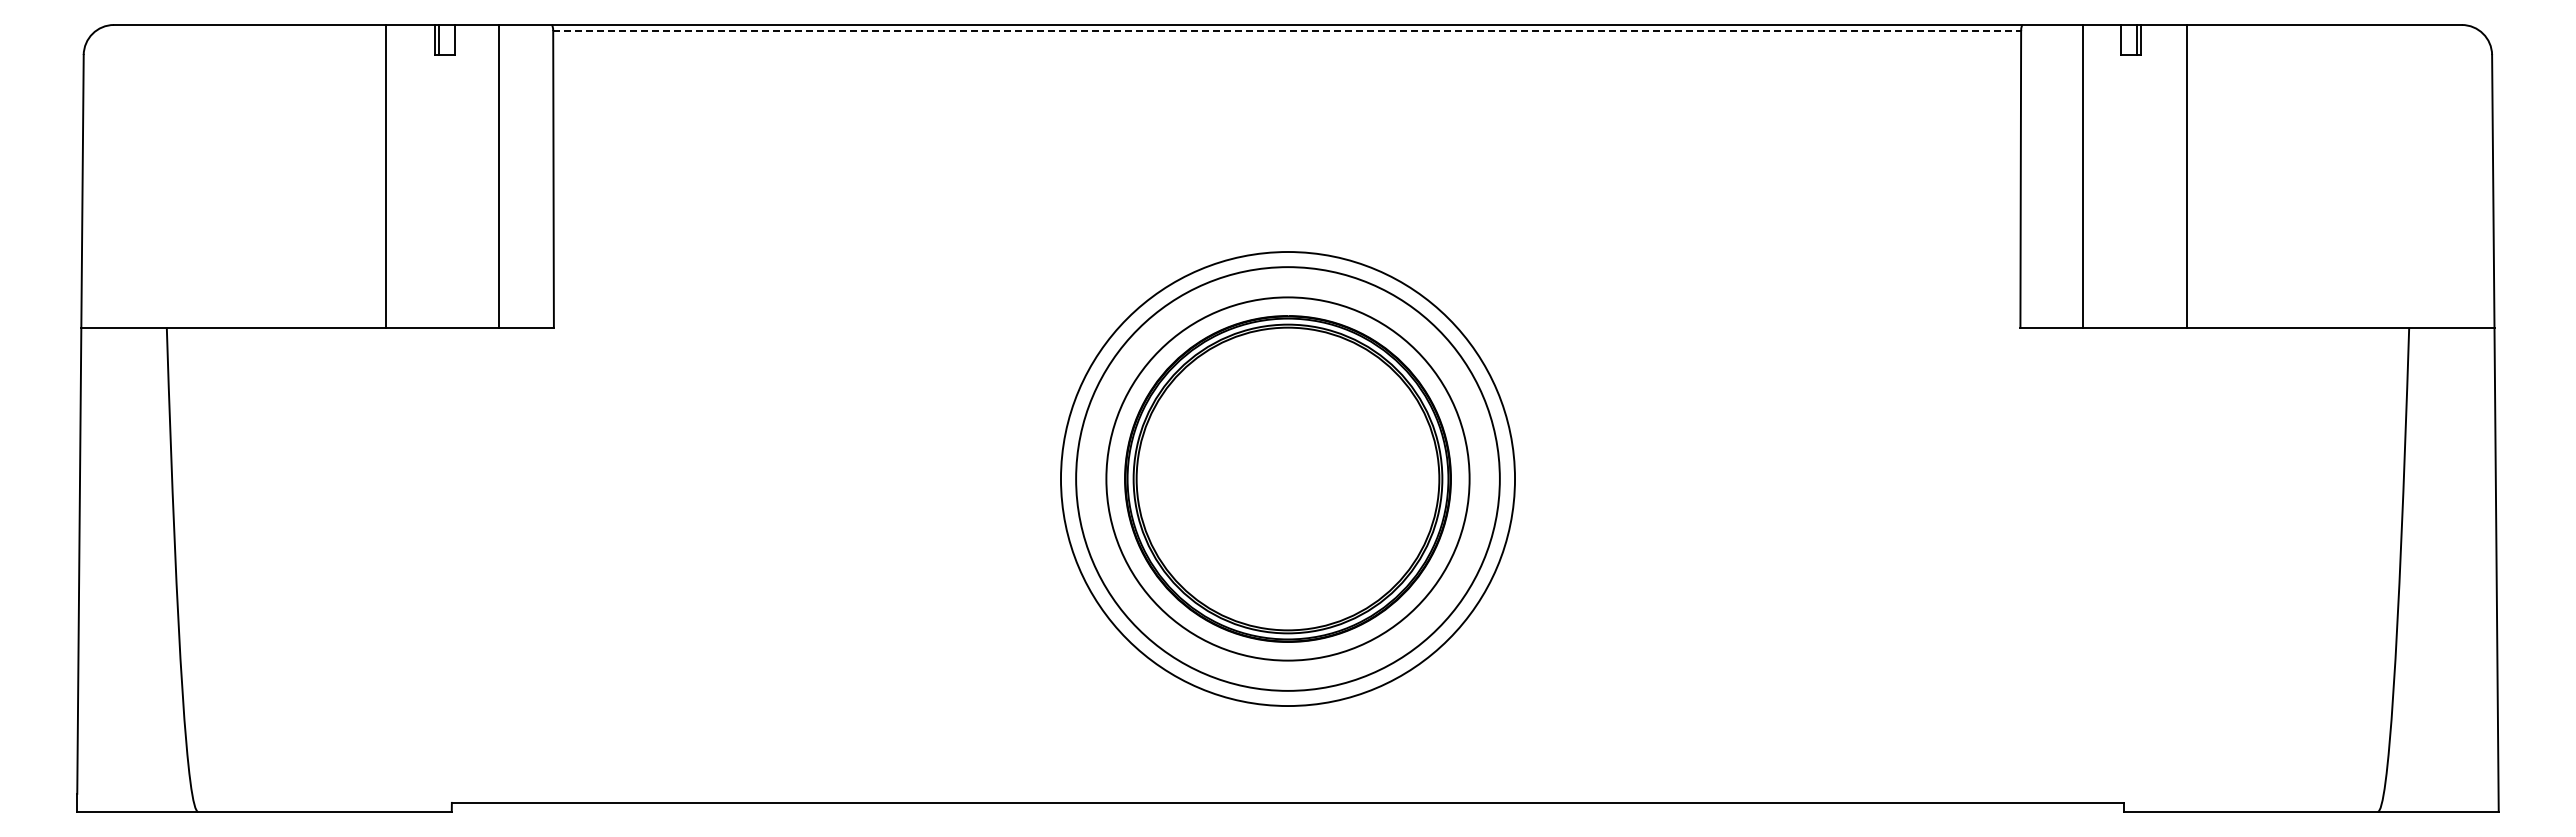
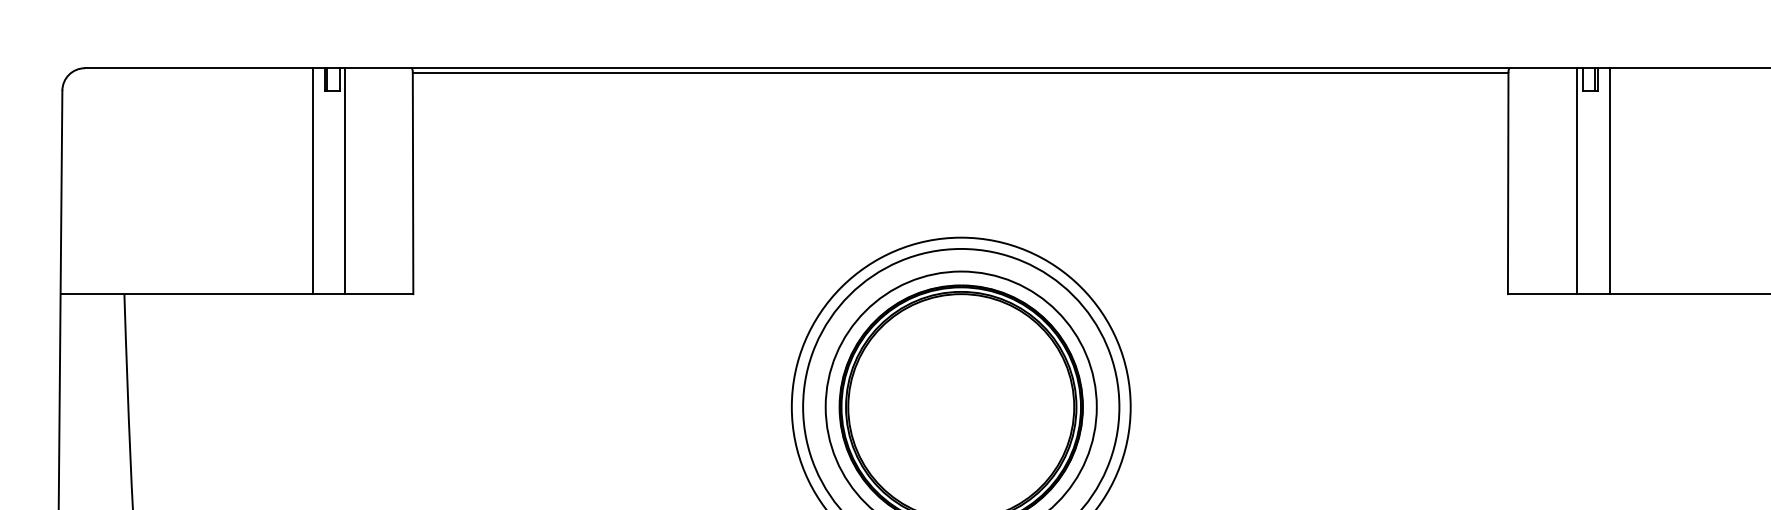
line: (1287, 31) -> (960, 73), dashed -> solid
line: (385, 176) -> (312, 181), moved
line: (498, 176) -> (345, 181), moved
line: (2083, 176) -> (1577, 181), moved
line: (2187, 176) -> (1610, 181), moved

